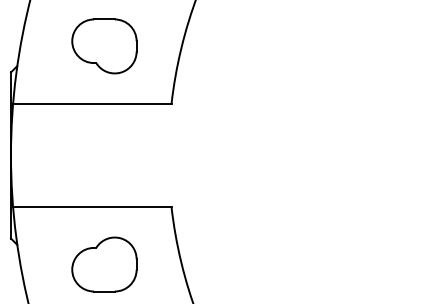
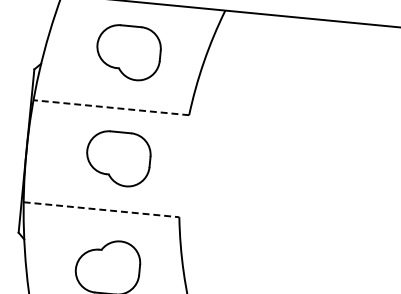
line: (91, 103) -> (110, 107), solid -> dashed
part: (104, 154) -> (118, 158), added
line: (92, 207) -> (101, 209), solid -> dashed

